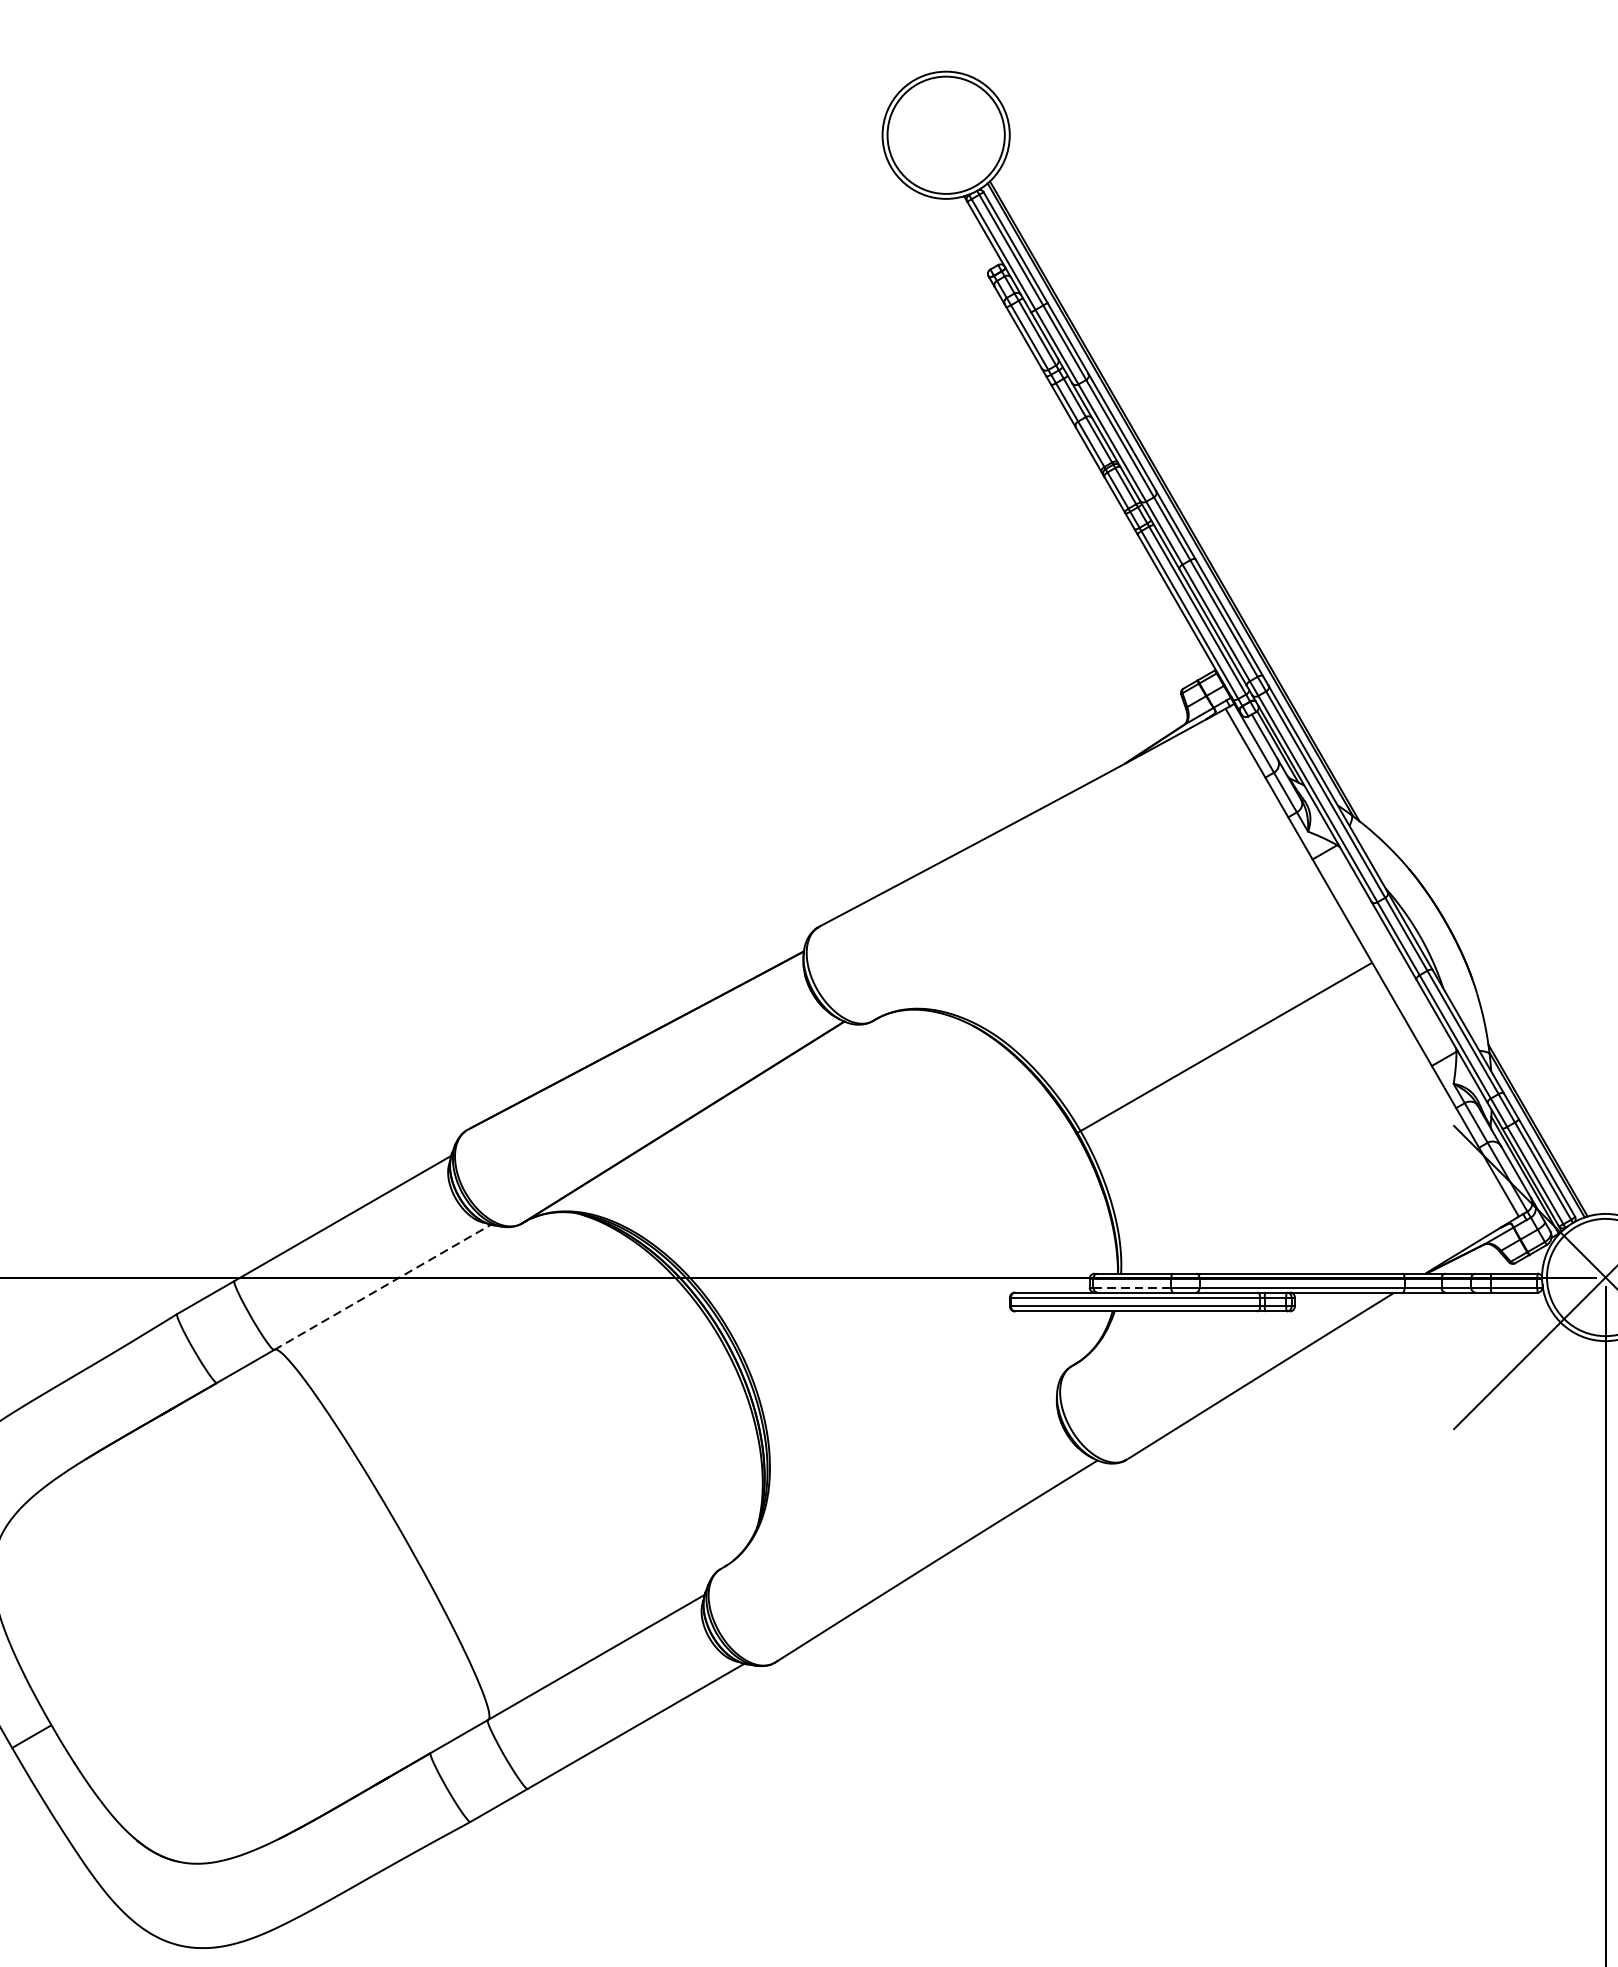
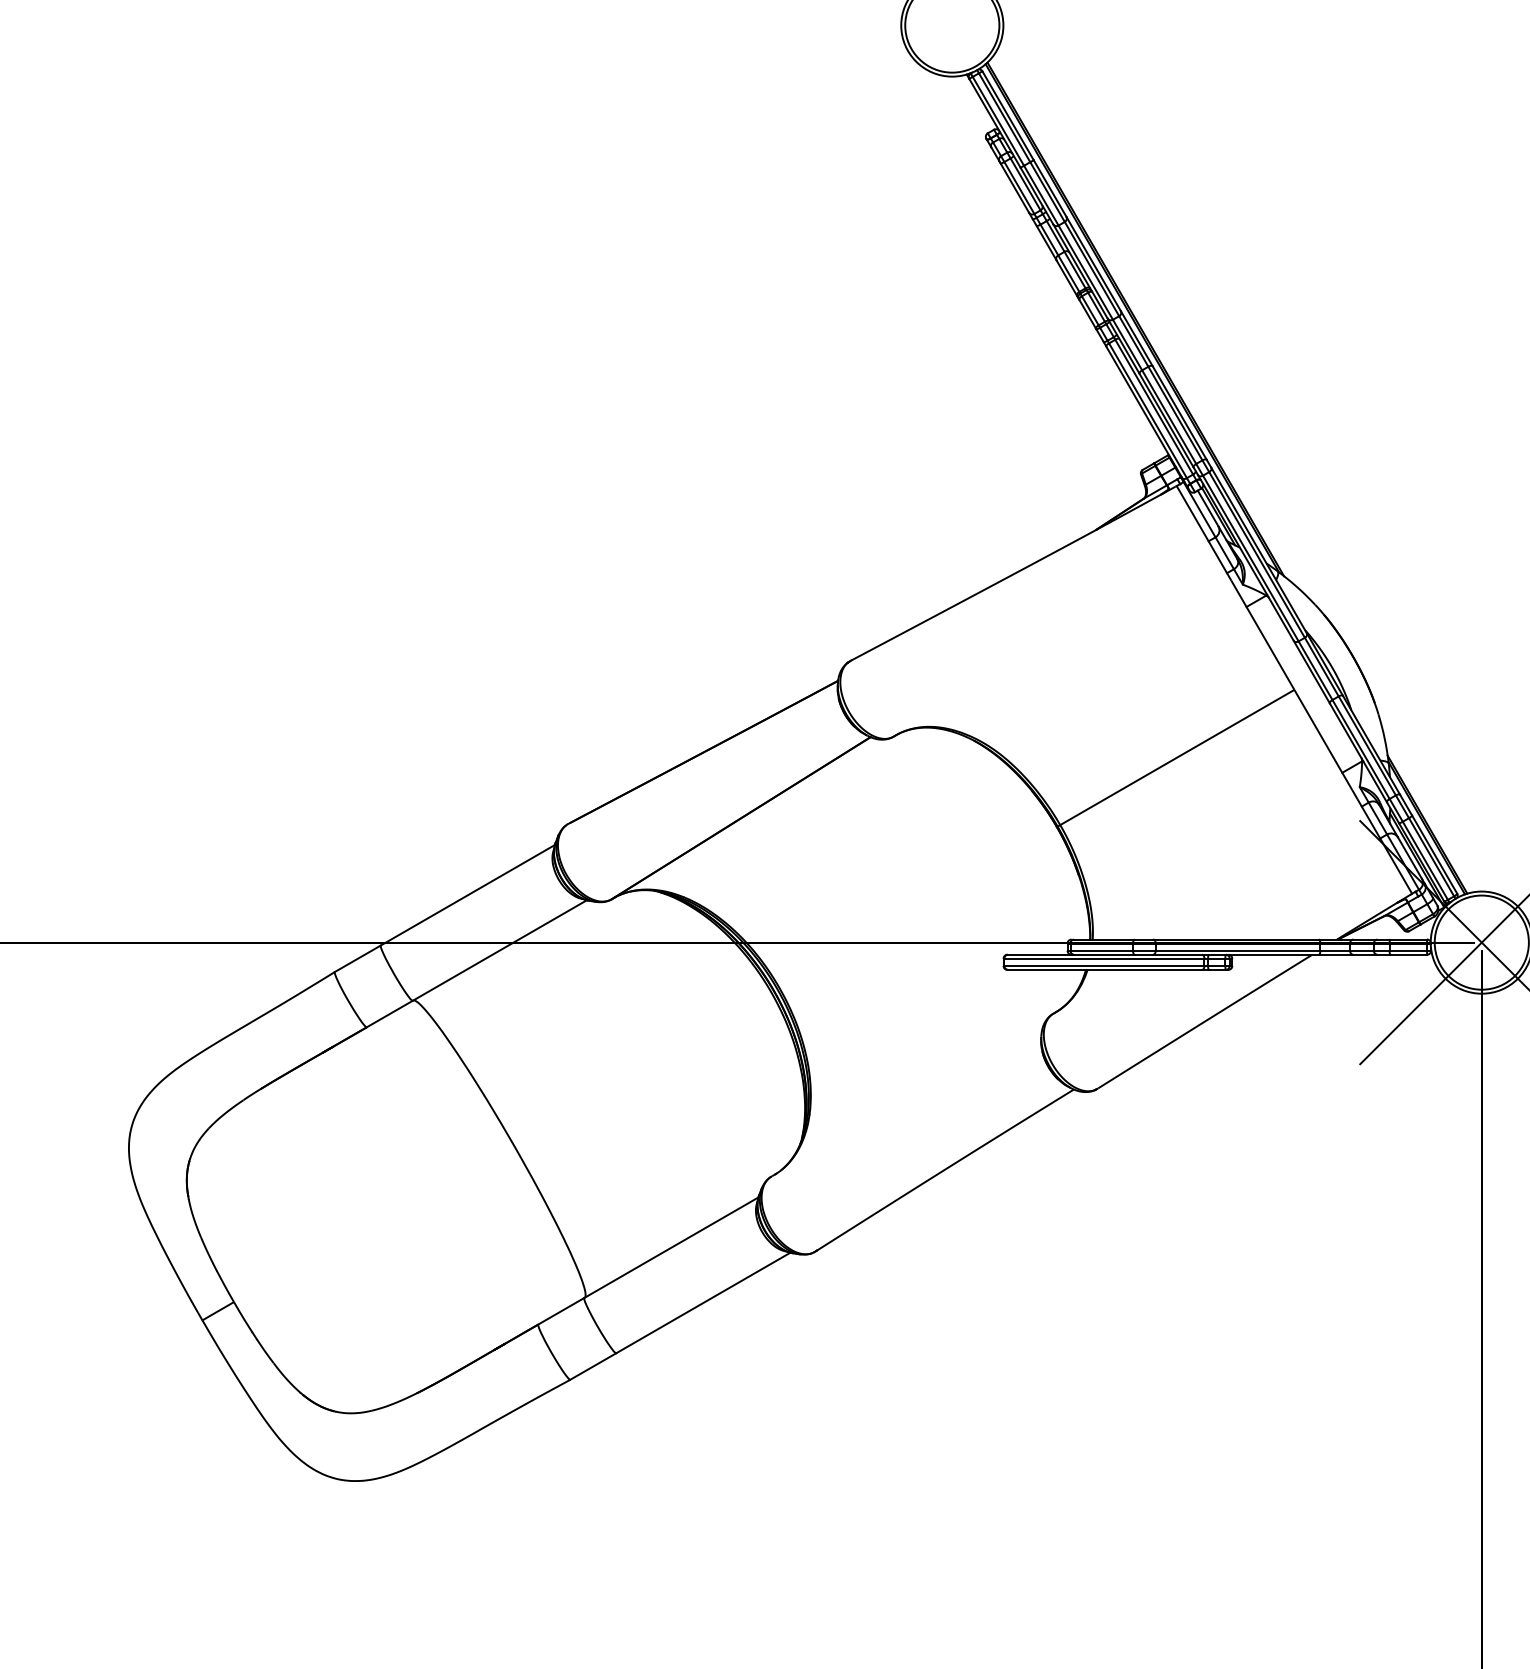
line: (382, 1287) -> (499, 950), dashed -> solid
line: (1133, 1287) -> (1102, 950), dashed -> solid

